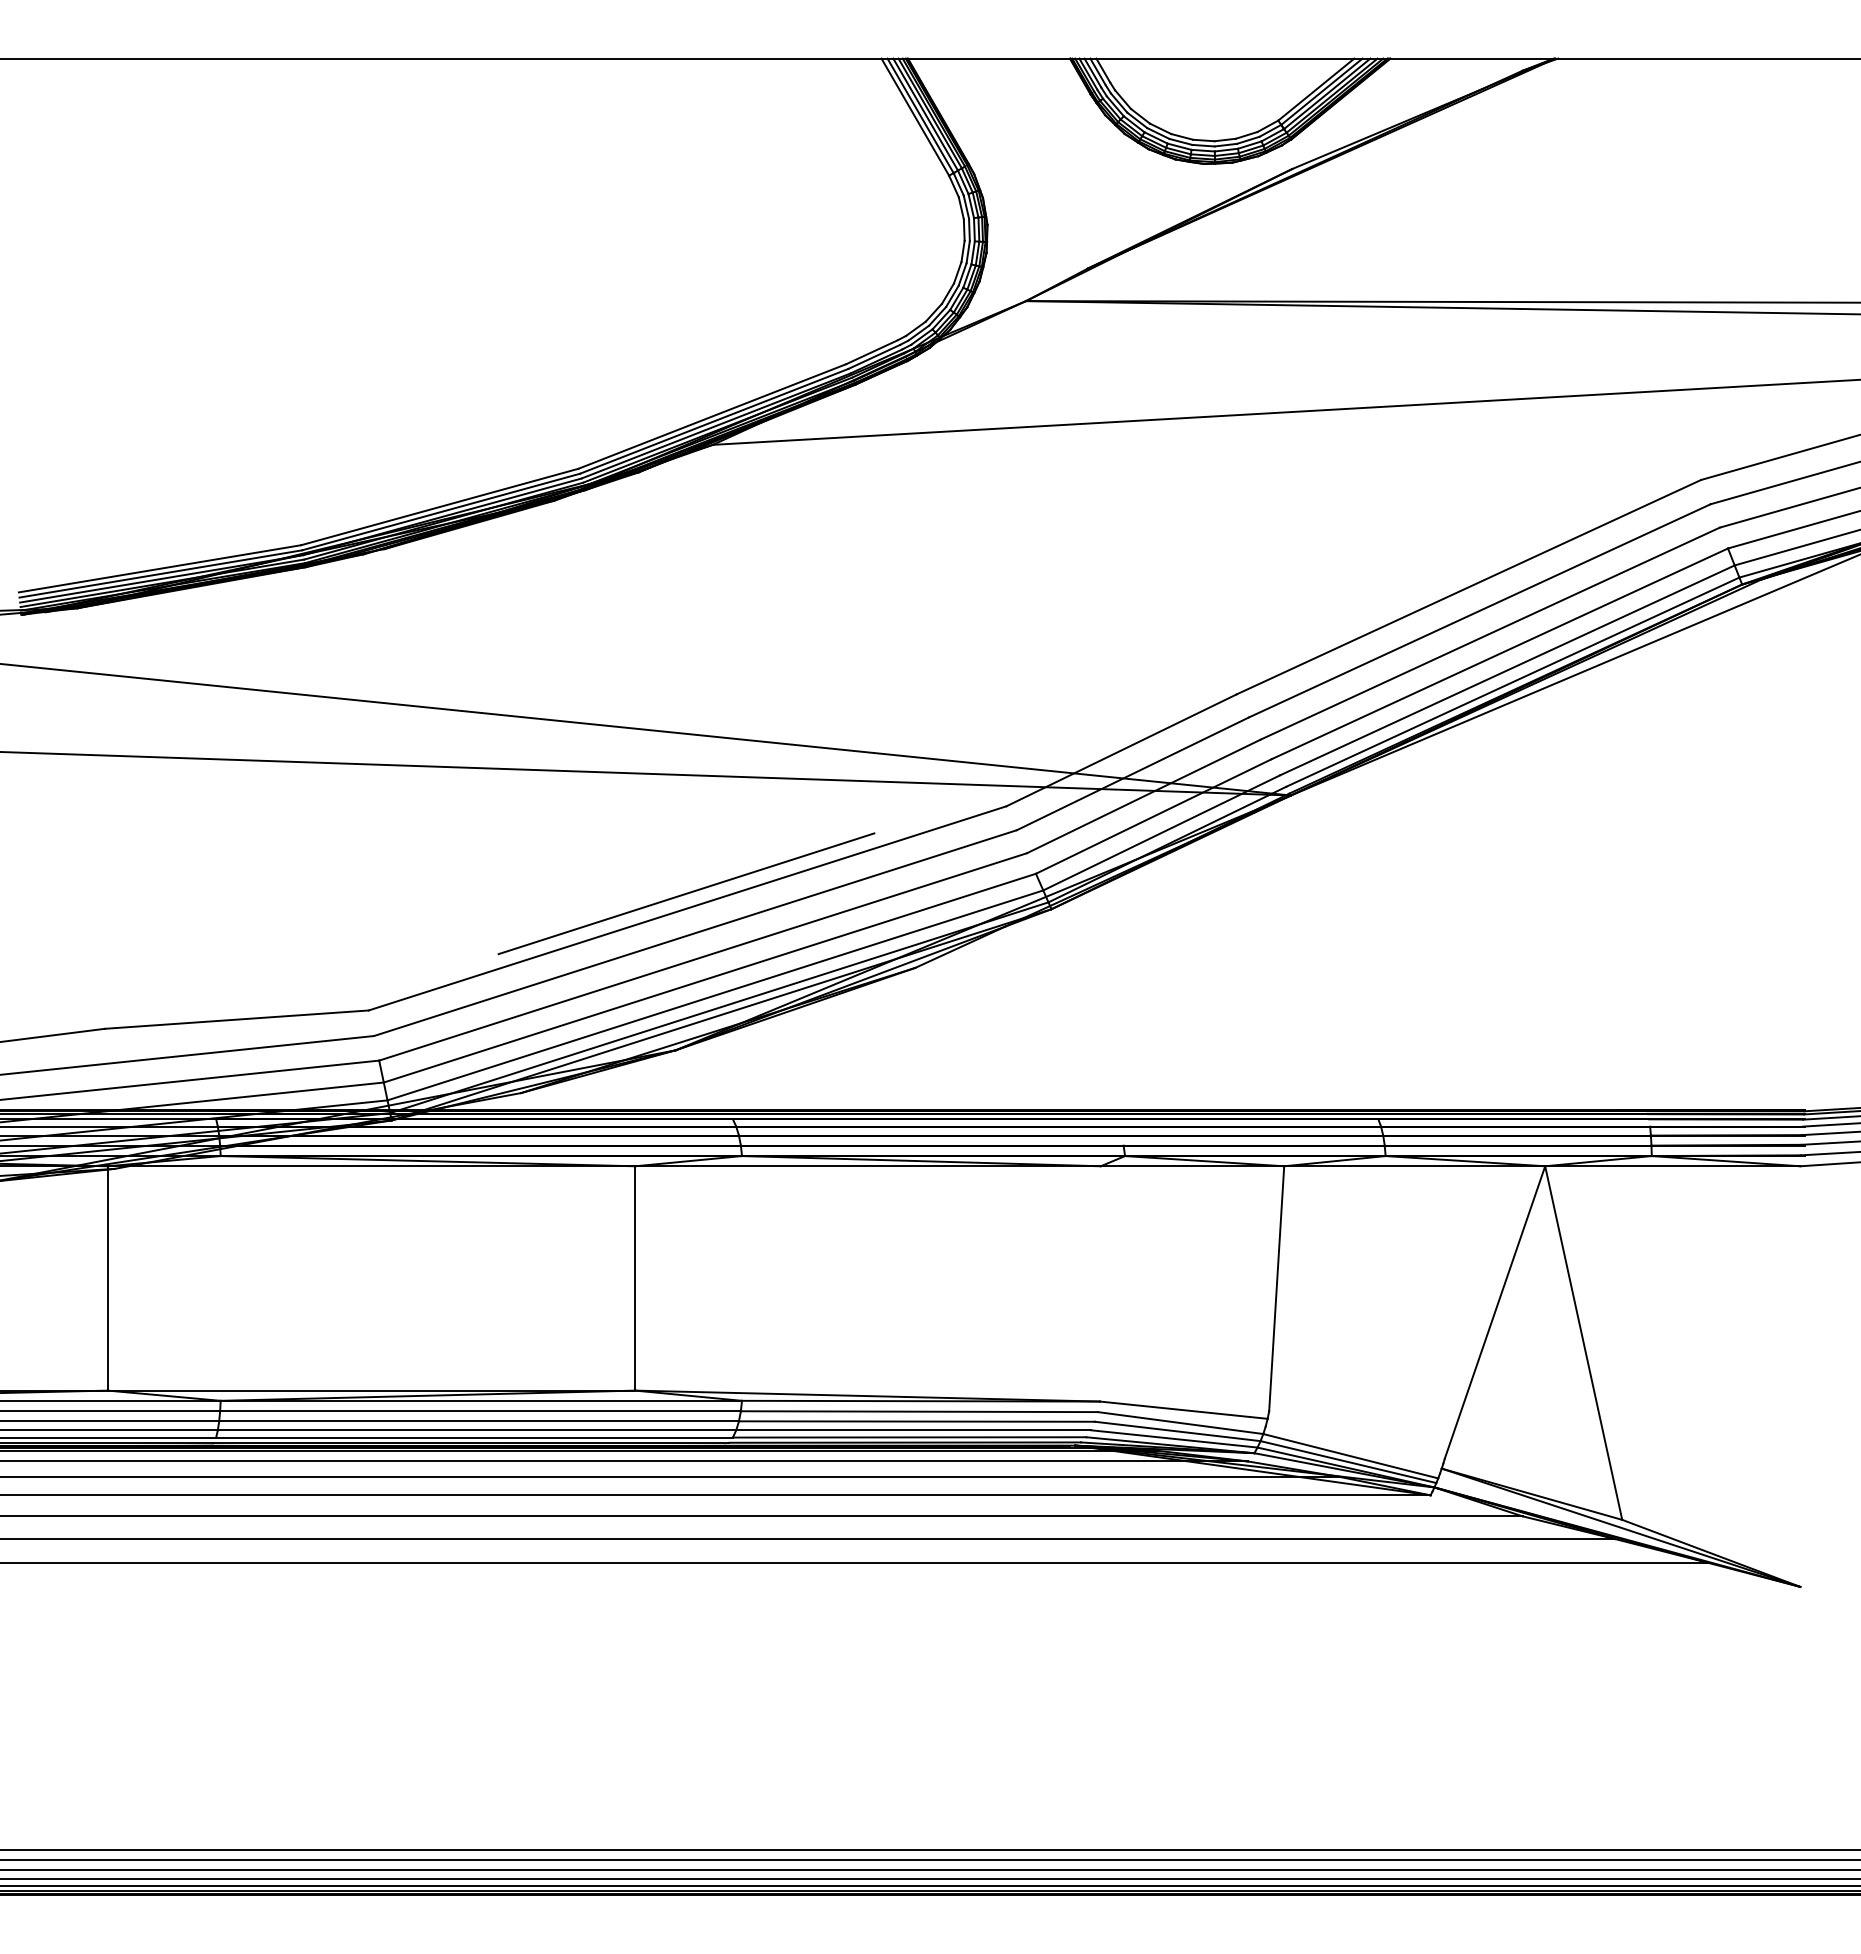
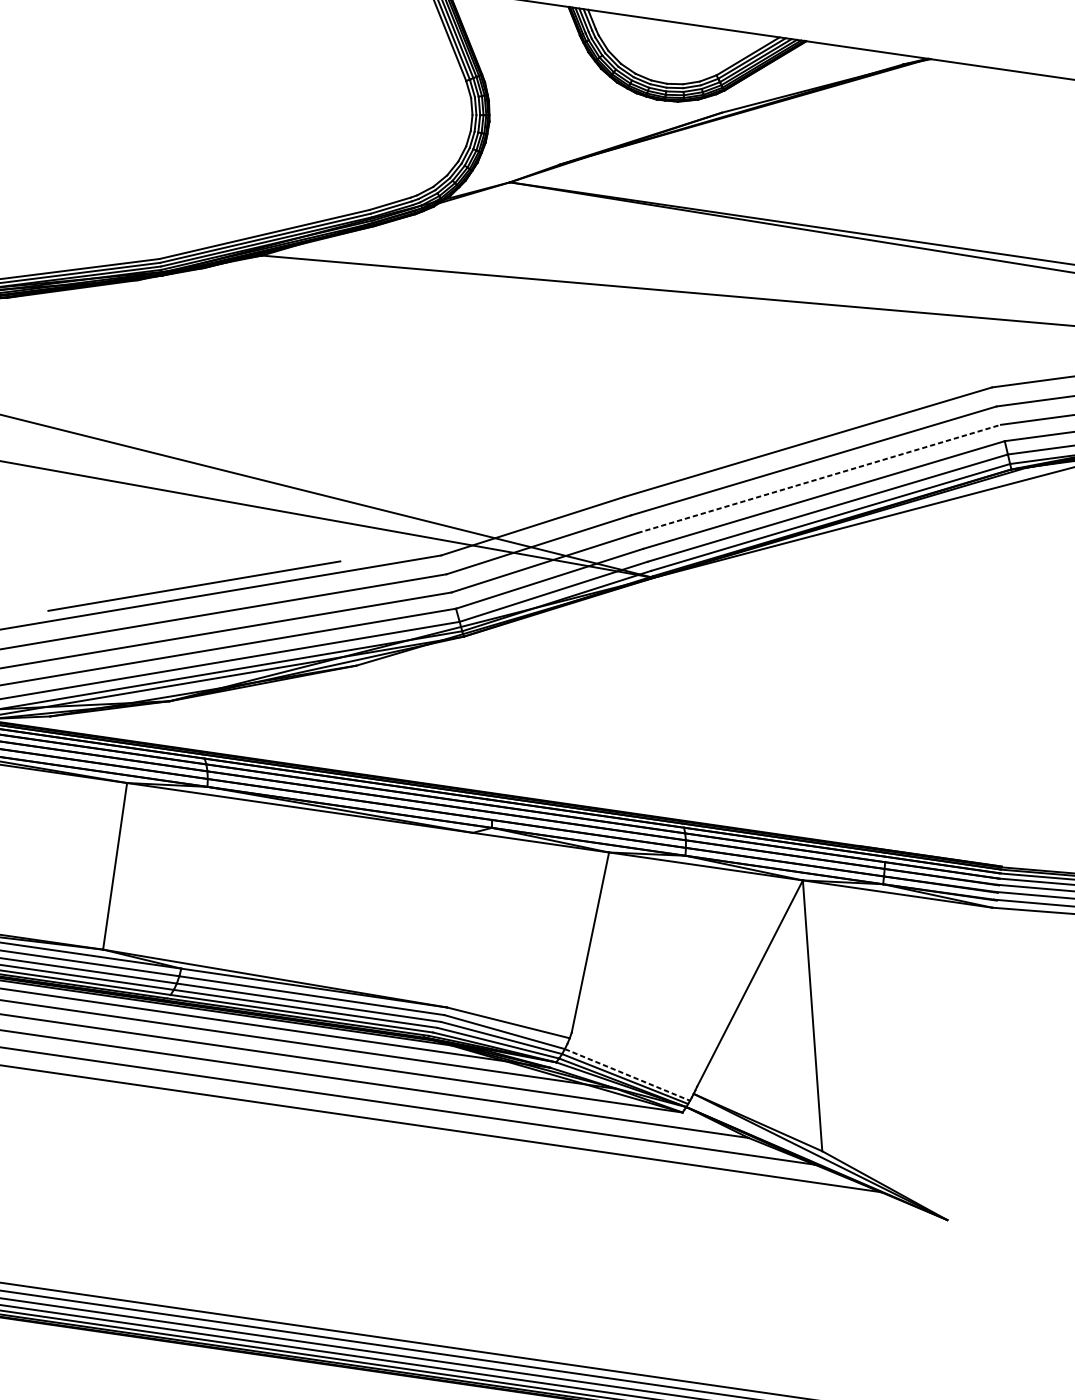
line: (1490, 633) -> (819, 478), solid -> dashed
line: (1351, 1456) -> (627, 1075), solid -> dashed

